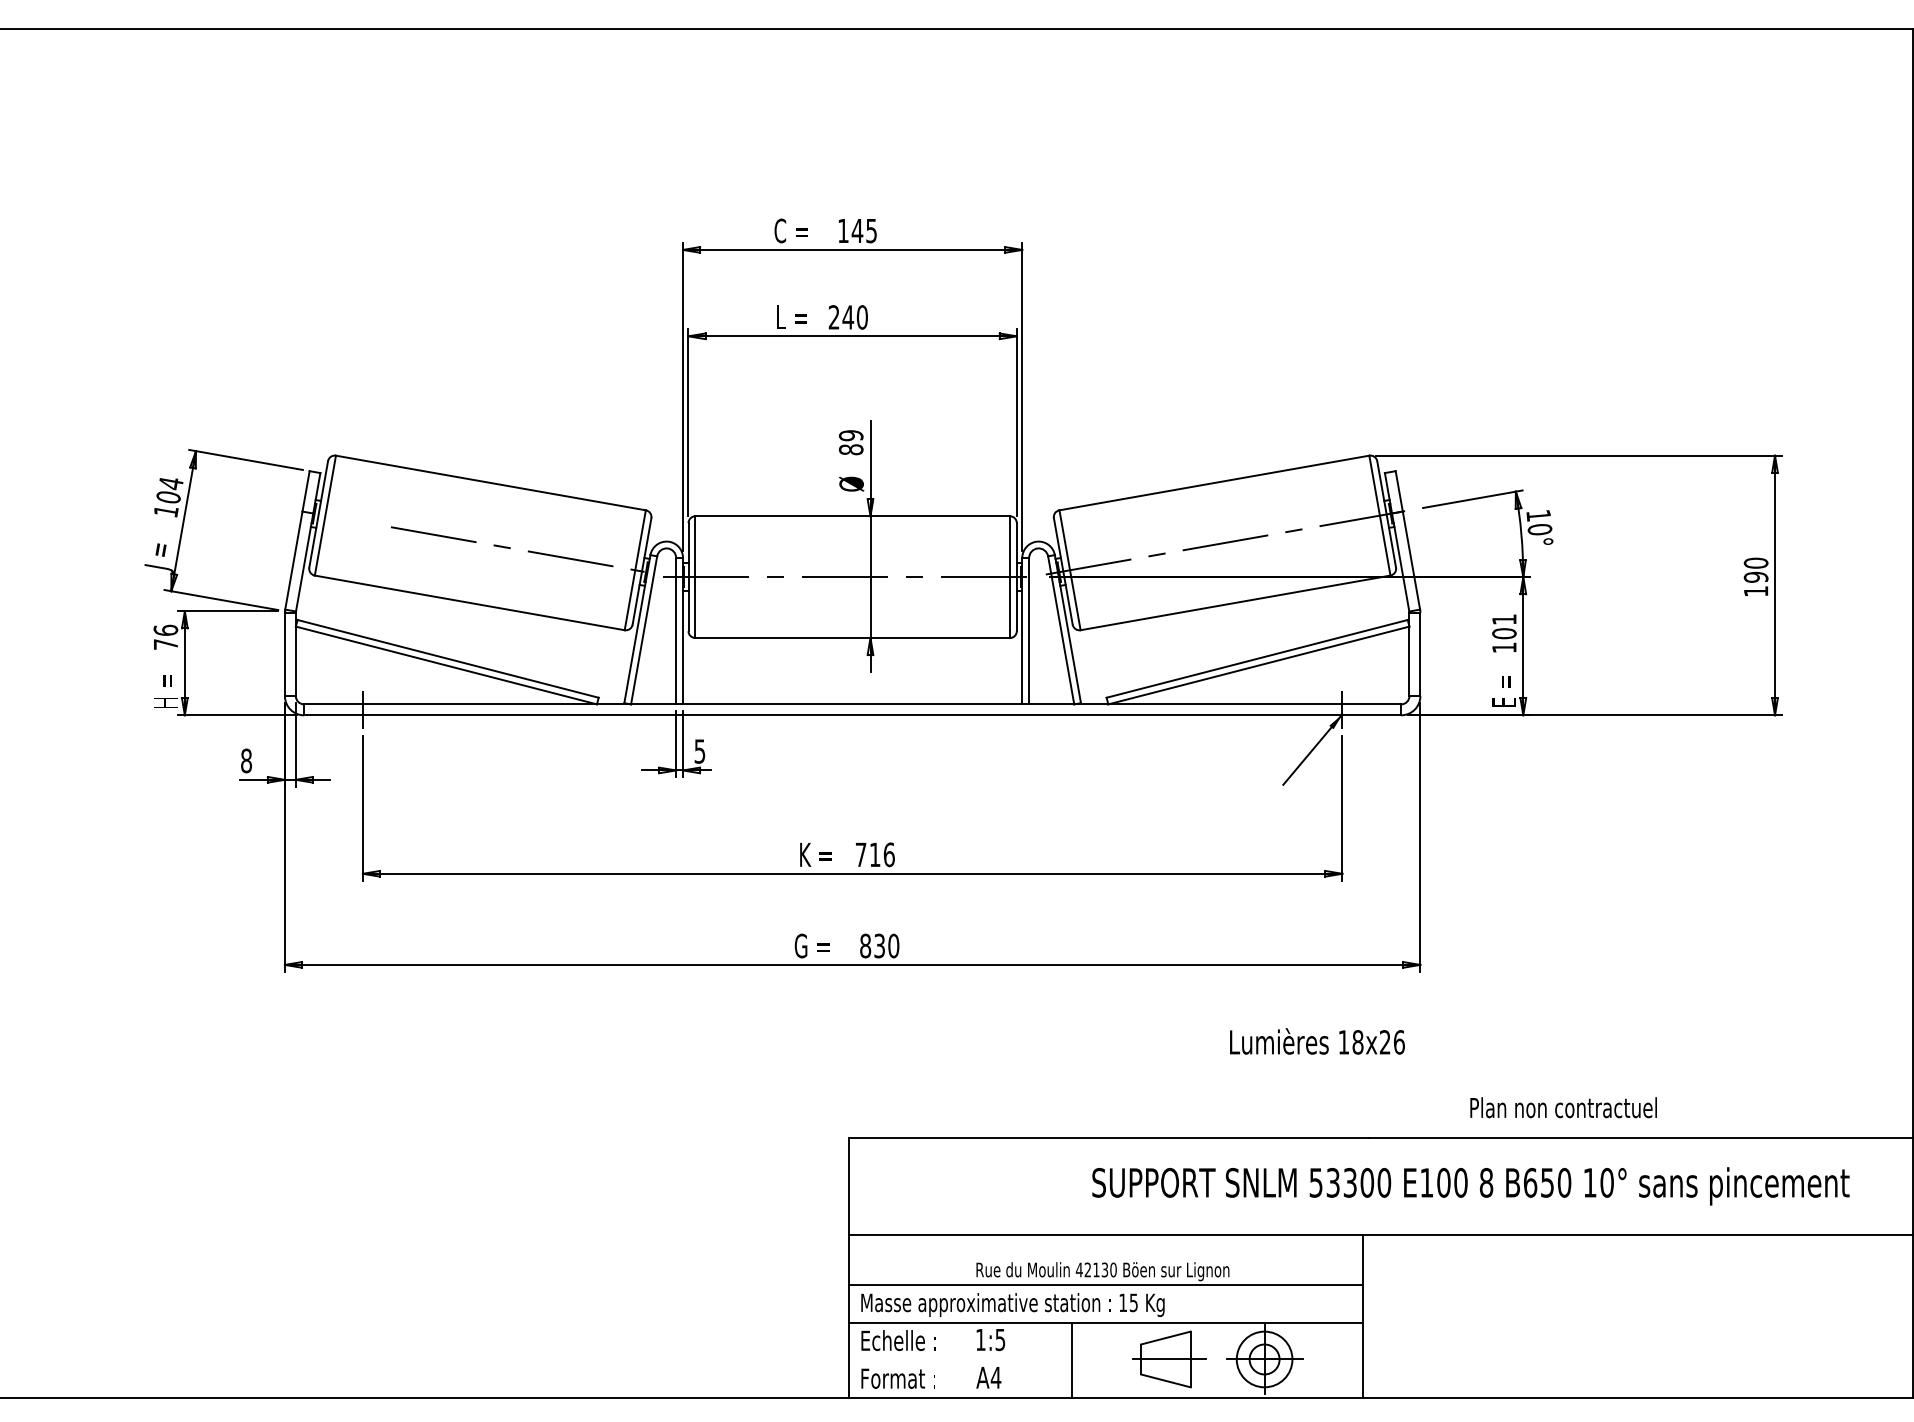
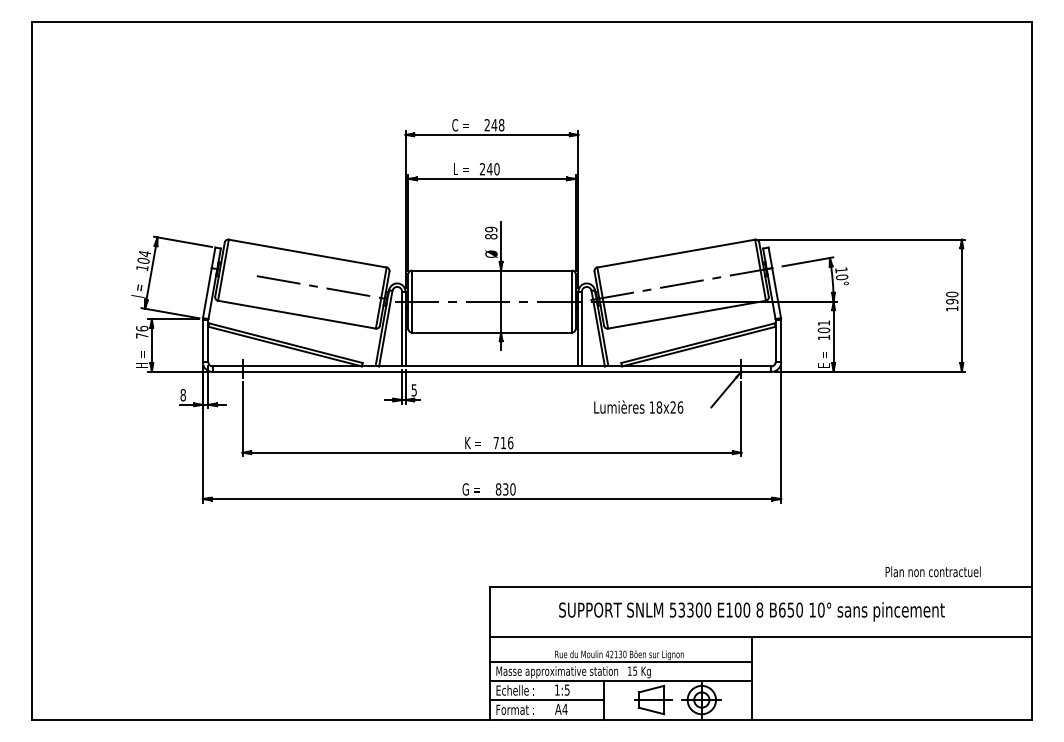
text: (857, 231) -> (494, 125), 145 -> 248
text: (1316, 1040) -> (638, 406), moved
text: (1562, 1107) -> (932, 571), moved
text: (1470, 1185) -> (751, 611), moved
line: (959, 1360) -> (546, 700), added

